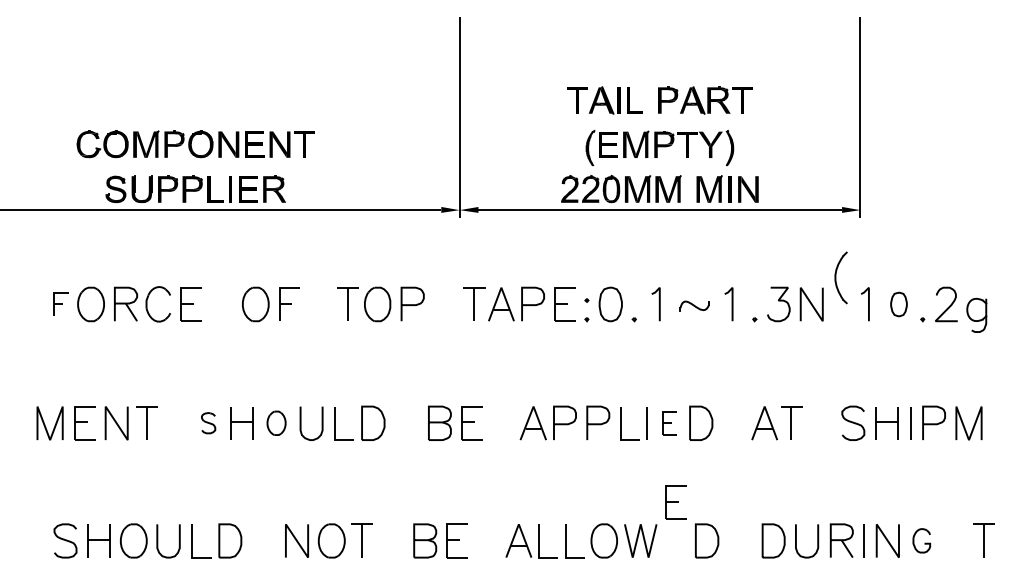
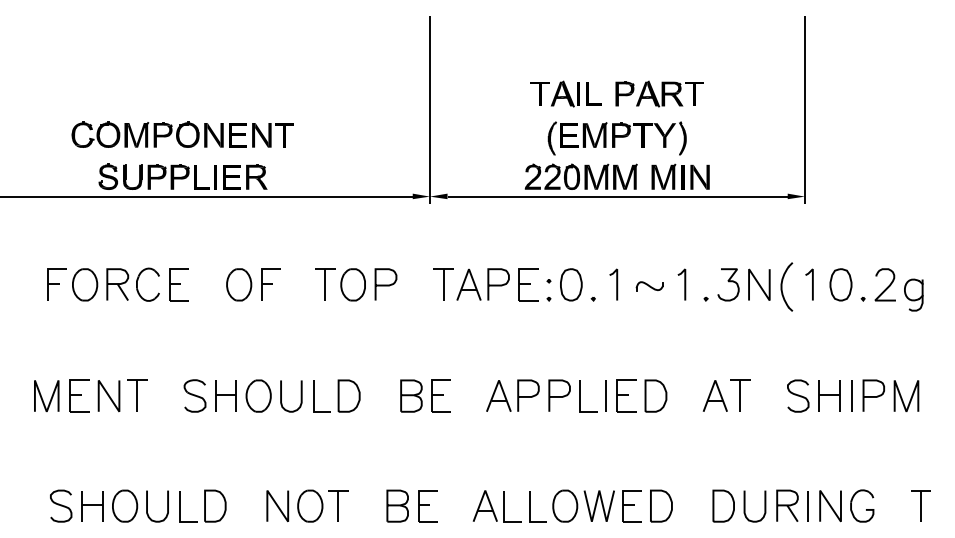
part: (840, 277) -> (786, 286), moved
part: (60, 304) -> (56, 284), size x1.43
part: (898, 304) -> (840, 284), size x1.43
part: (208, 422) -> (194, 395), size x1.67
part: (276, 422) -> (258, 395), size x1.43
part: (669, 422) -> (626, 395), size x1.43
part: (675, 502) -> (631, 506), moved
part: (921, 540) -> (862, 505), size x1.43

